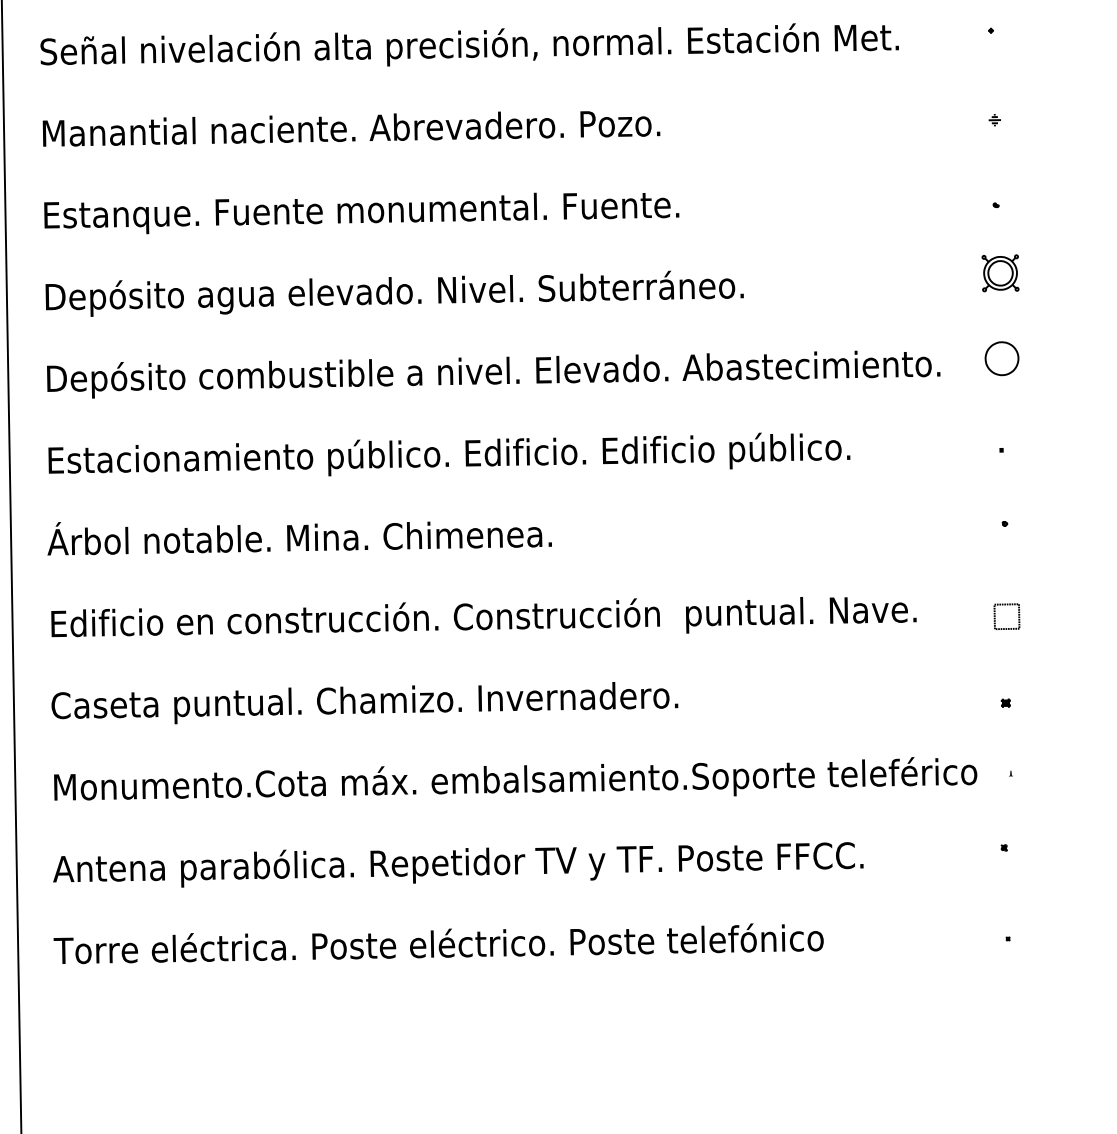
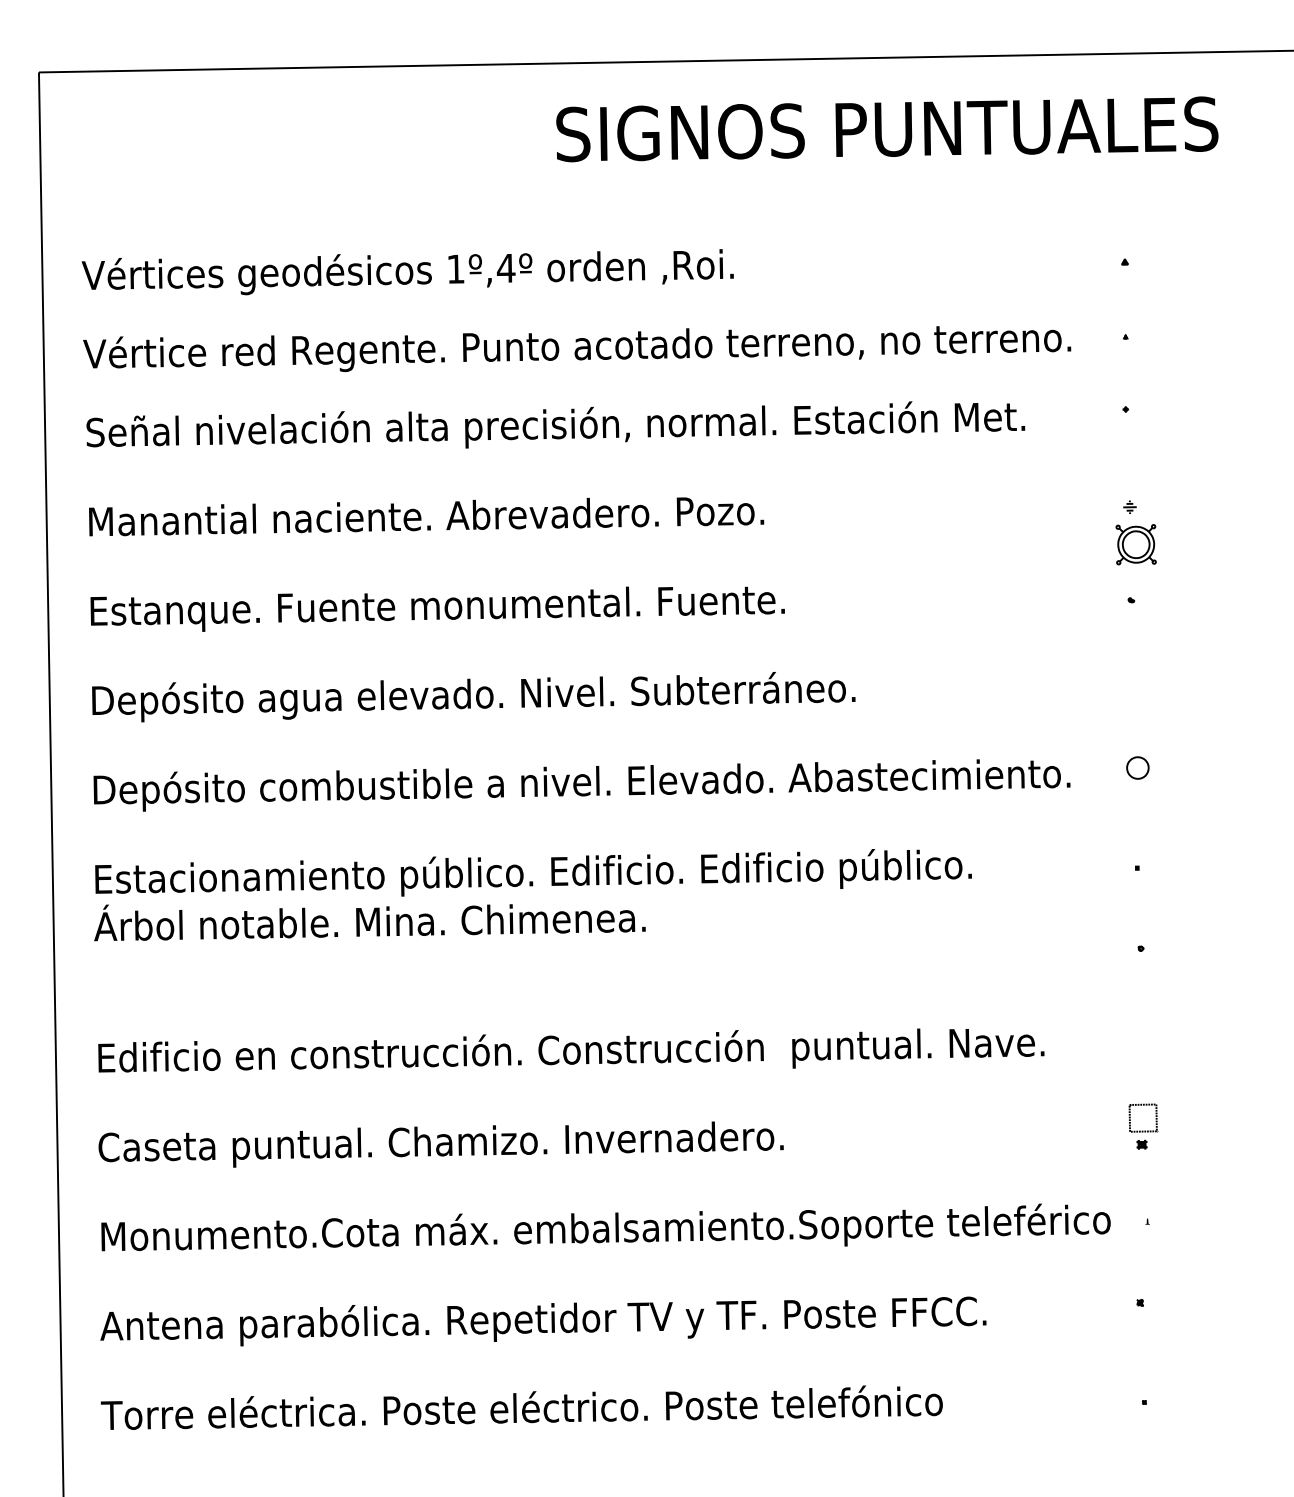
part: (999, 273) -> (1135, 544), moved
part: (1001, 358) -> (1137, 767), size x0.6
text: (299, 538) -> (369, 922), moved
part: (1007, 605) -> (1143, 1105), moved

